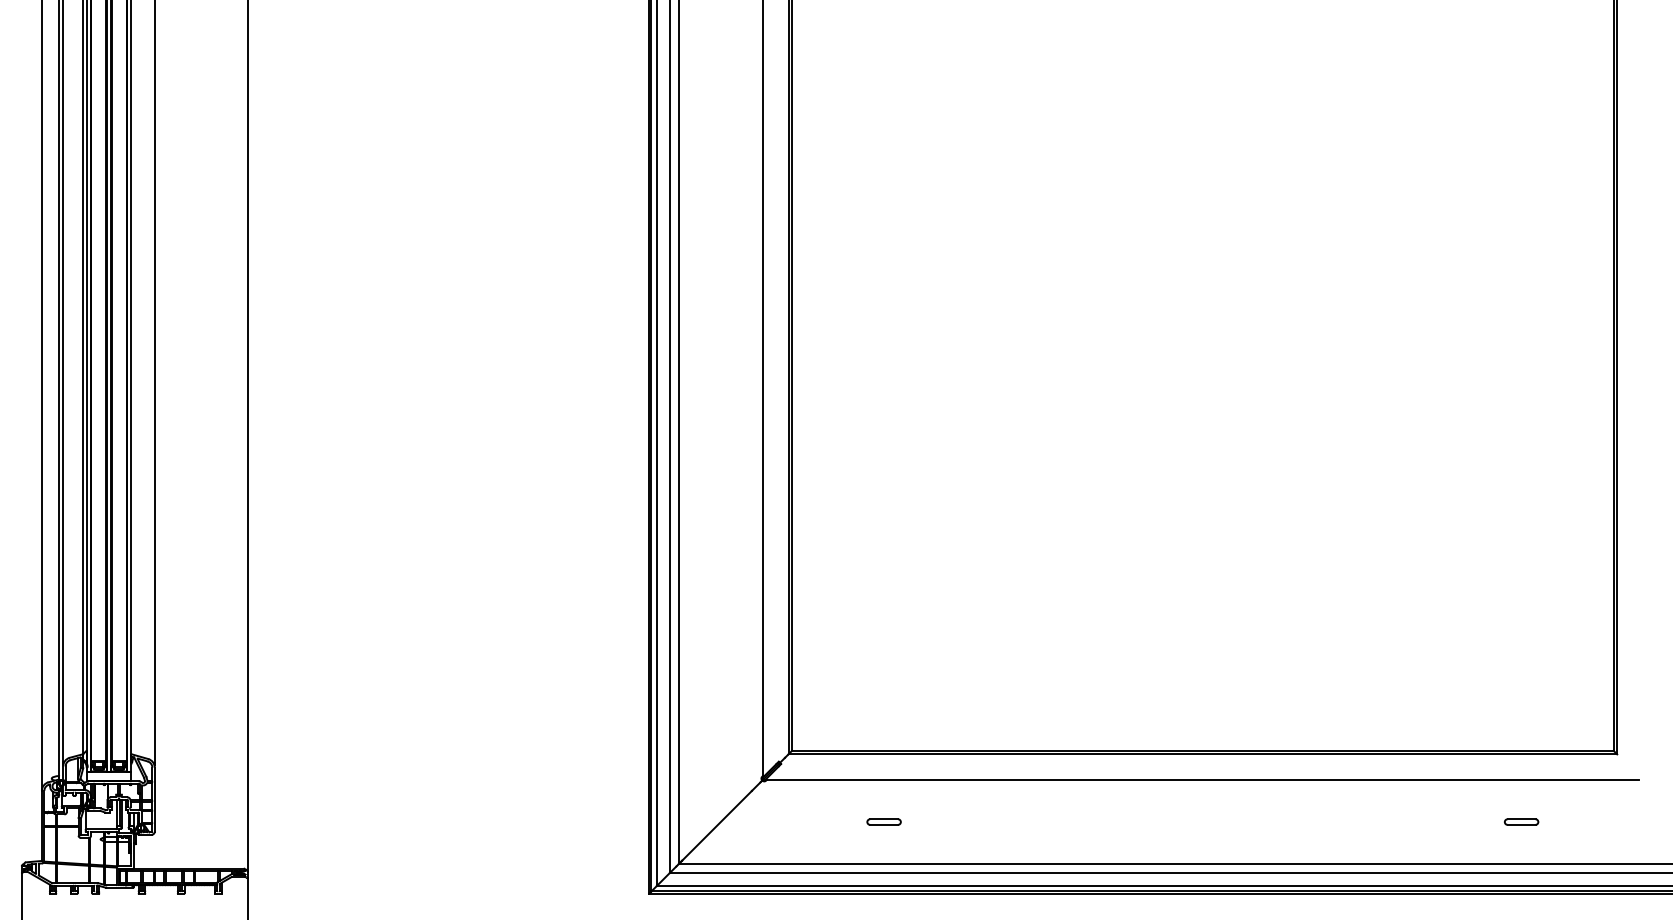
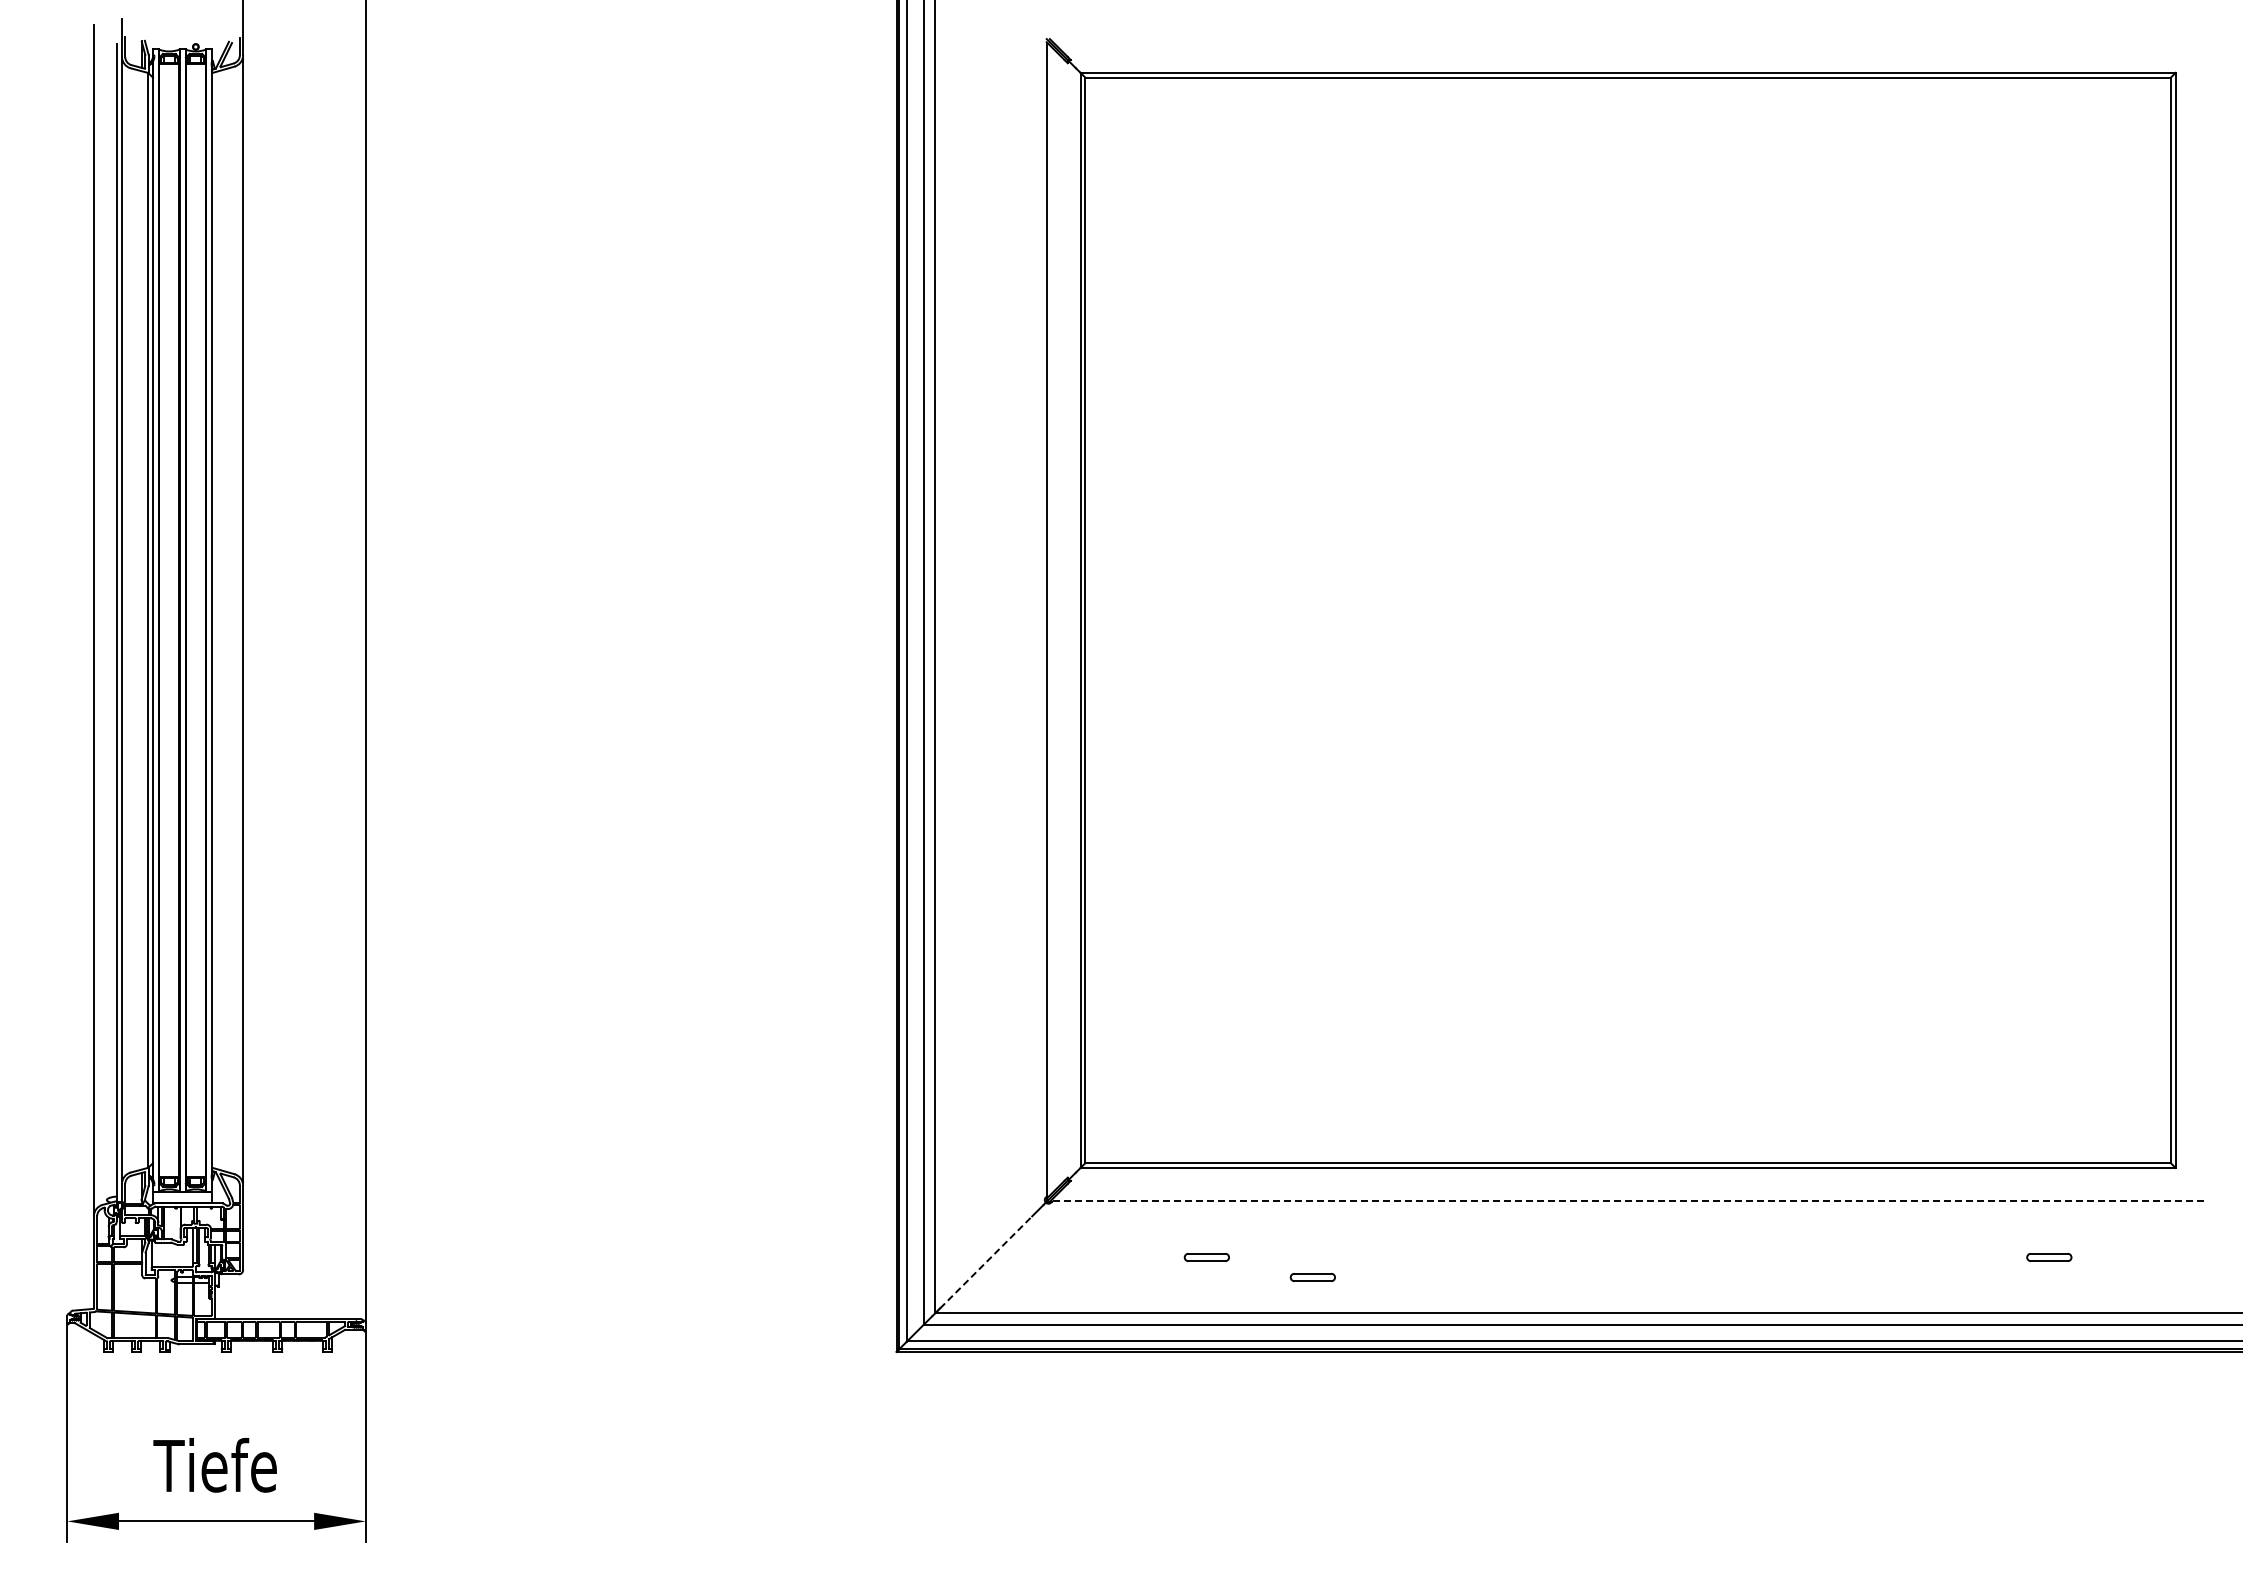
line: (1202, 779) -> (1627, 1201), solid -> dashed
line: (717, 825) -> (986, 1262), solid -> dashed
part: (964, 837) -> (1312, 1277), added

